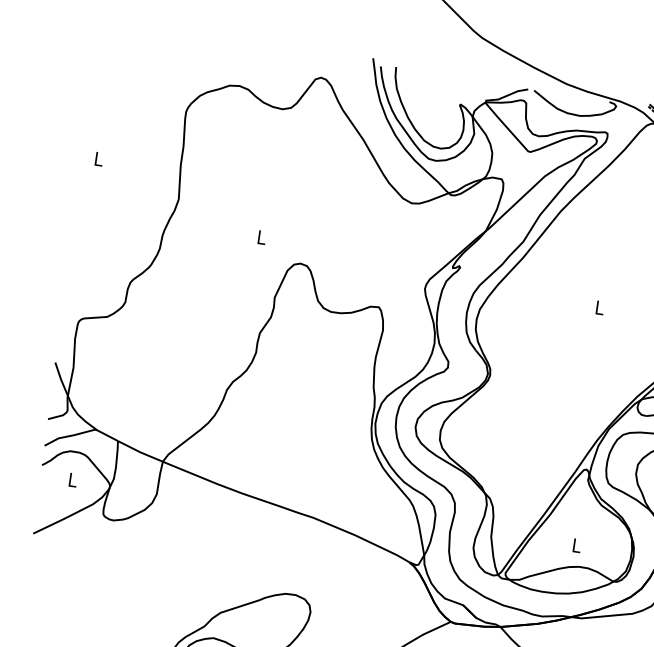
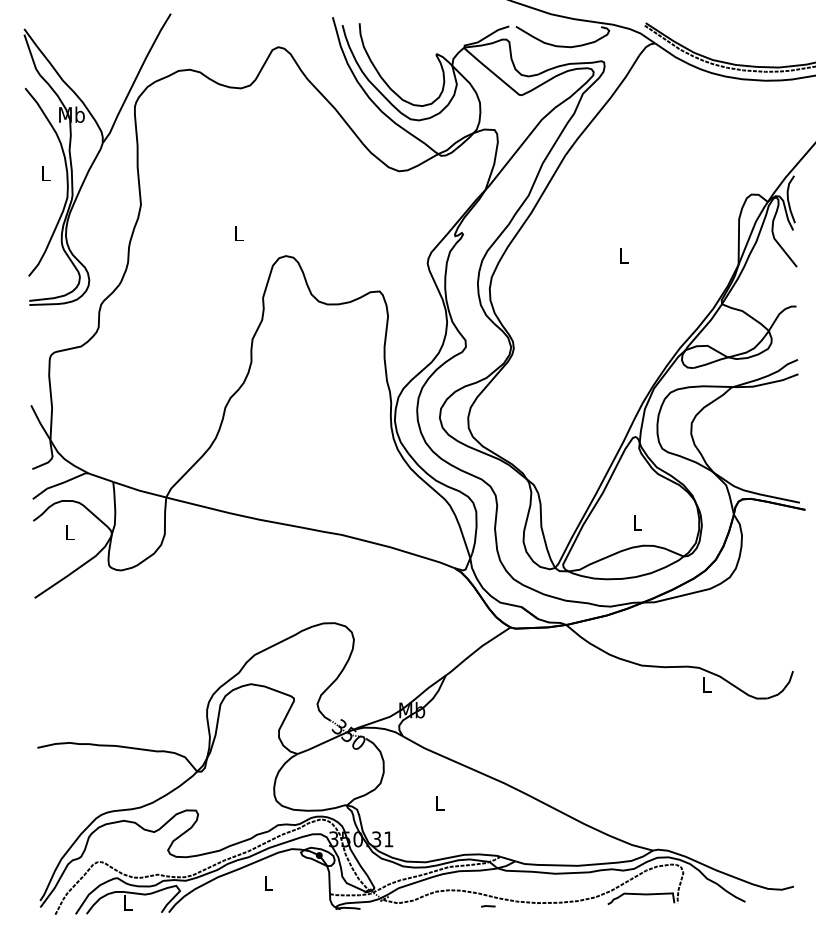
part: (146, 153) -> (97, 159), added

